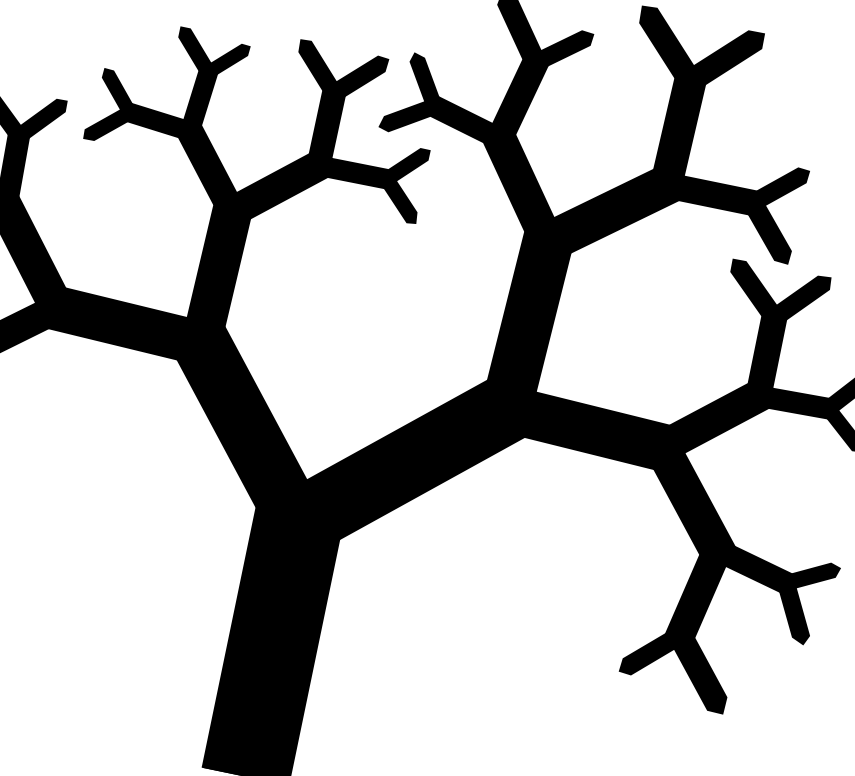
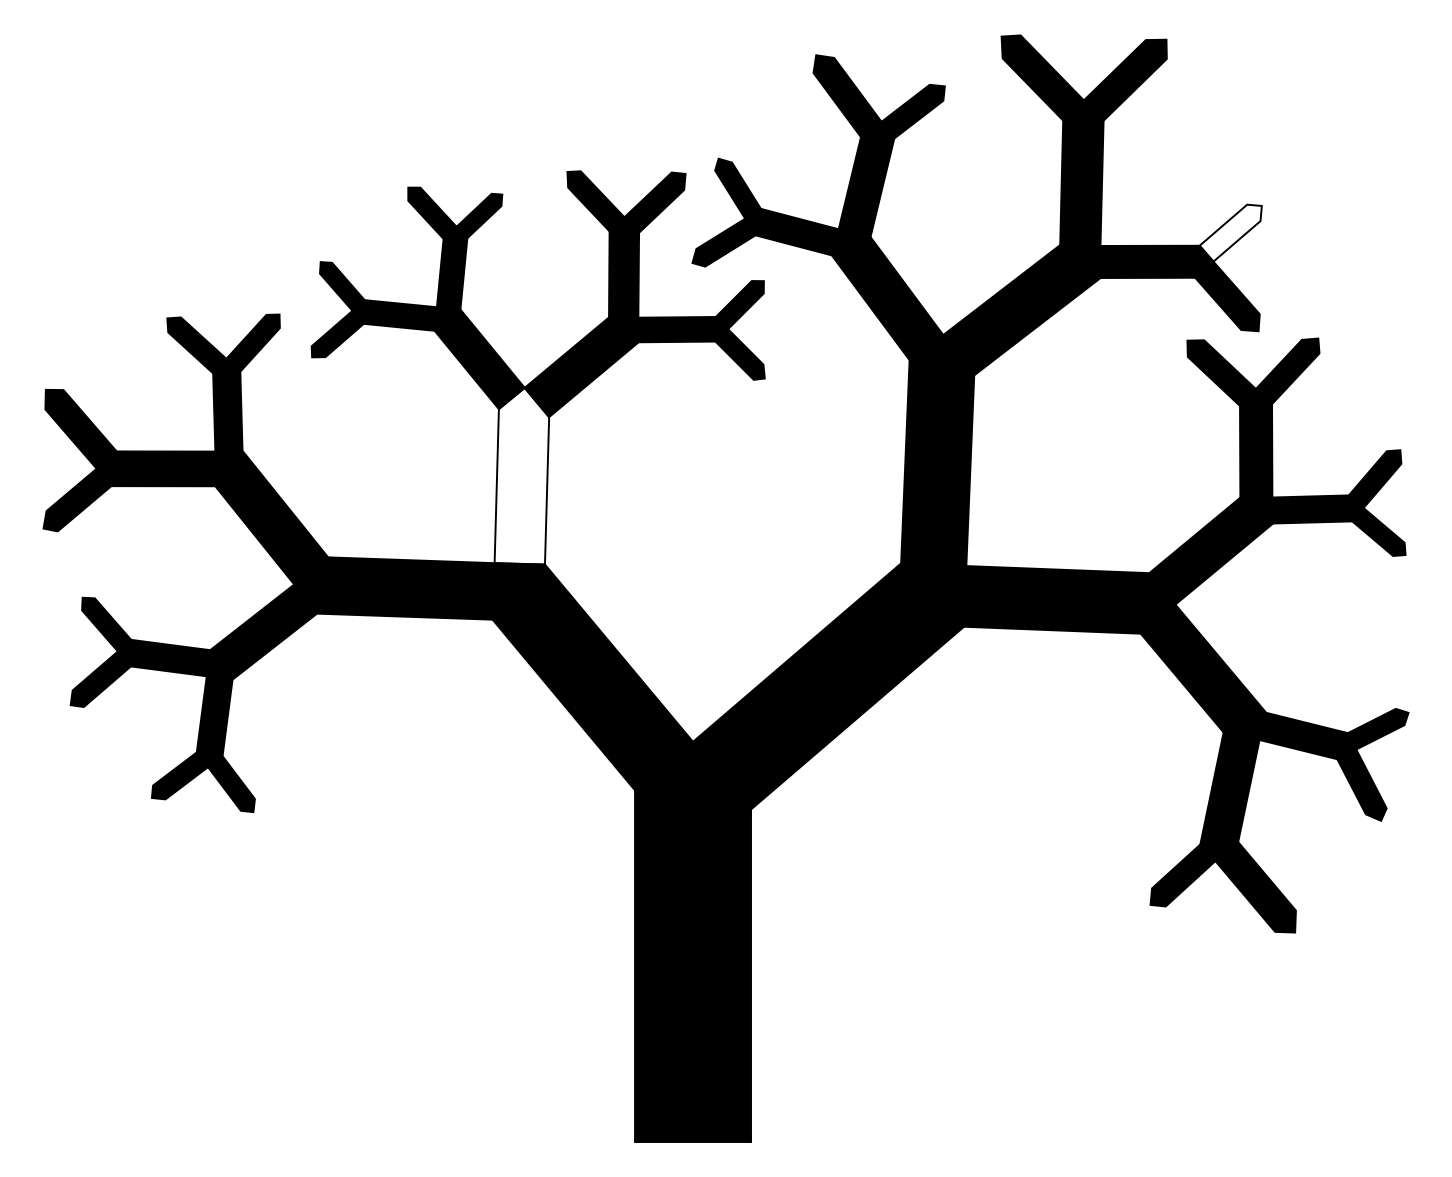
fill: (781, 186) -> (1230, 232), removed
fill: (220, 257) -> (521, 475), removed

